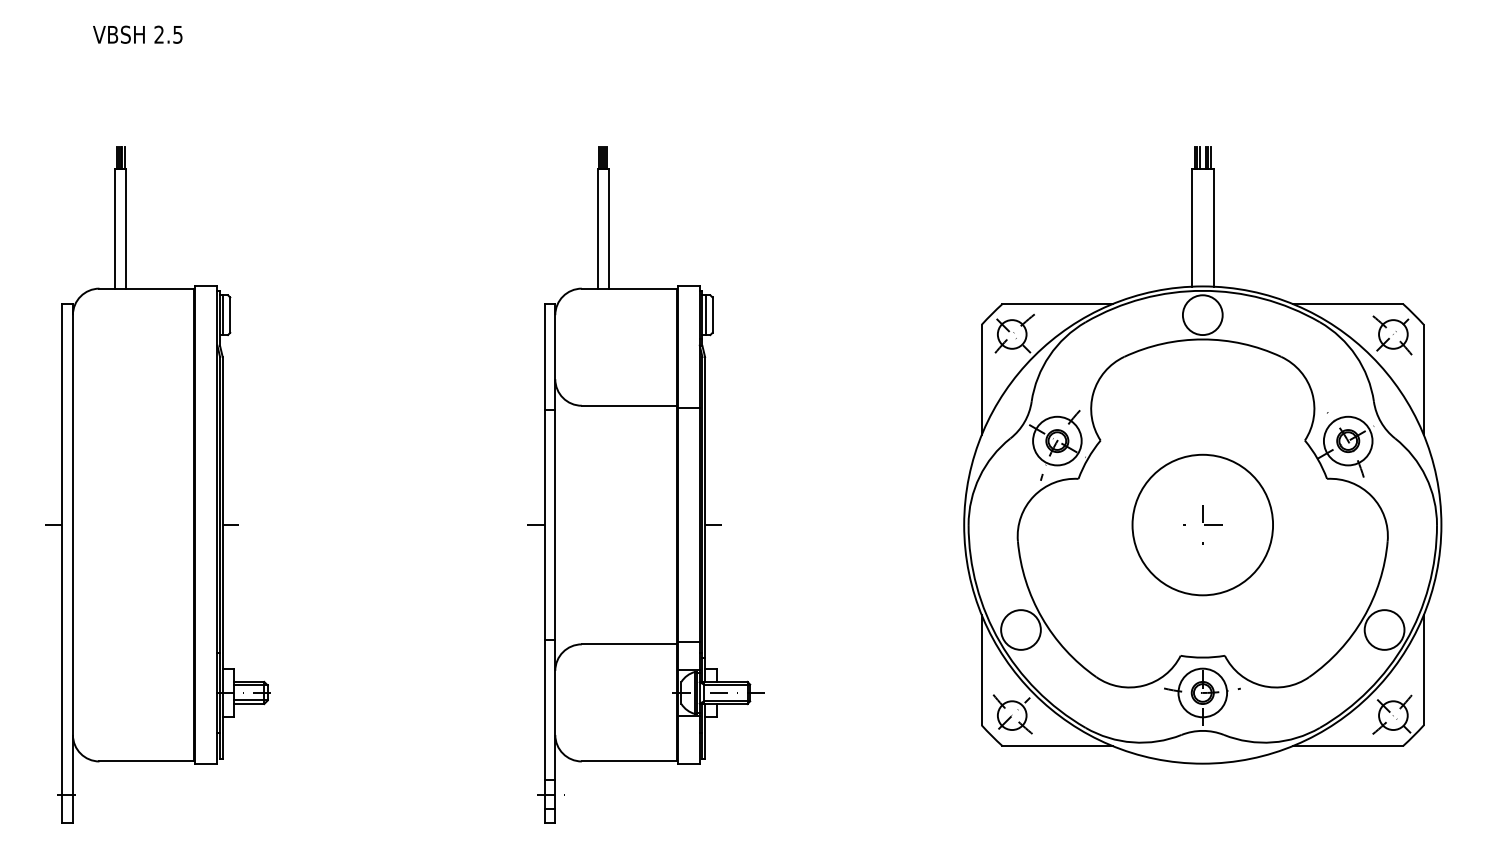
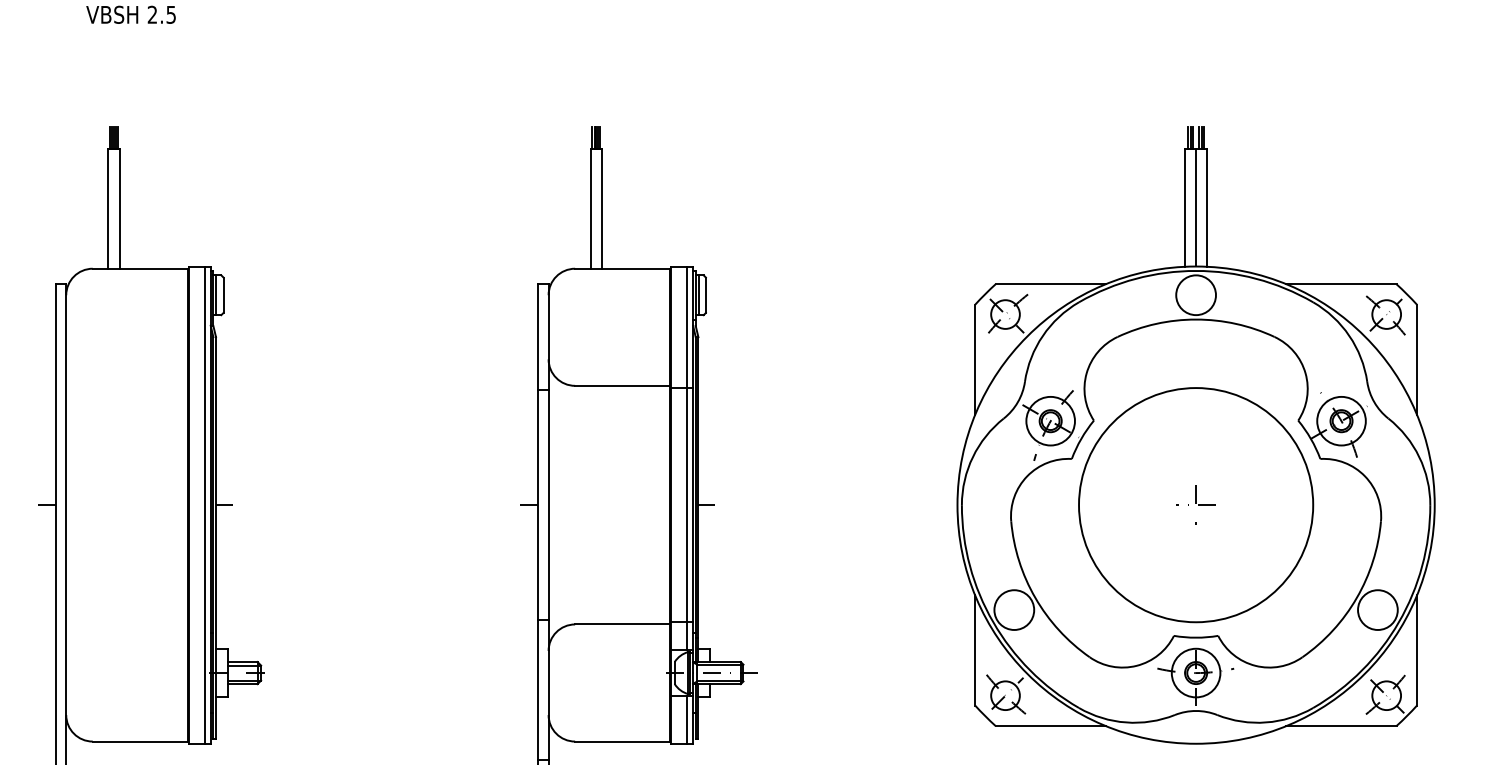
line: (1202, 227) -> (1195, 207), added
line: (694, 477) -> (687, 457), added
line: (211, 524) -> (204, 504), added
circle: (1202, 524) -> (1195, 504), size x1.67
line: (694, 739) -> (687, 719), added

